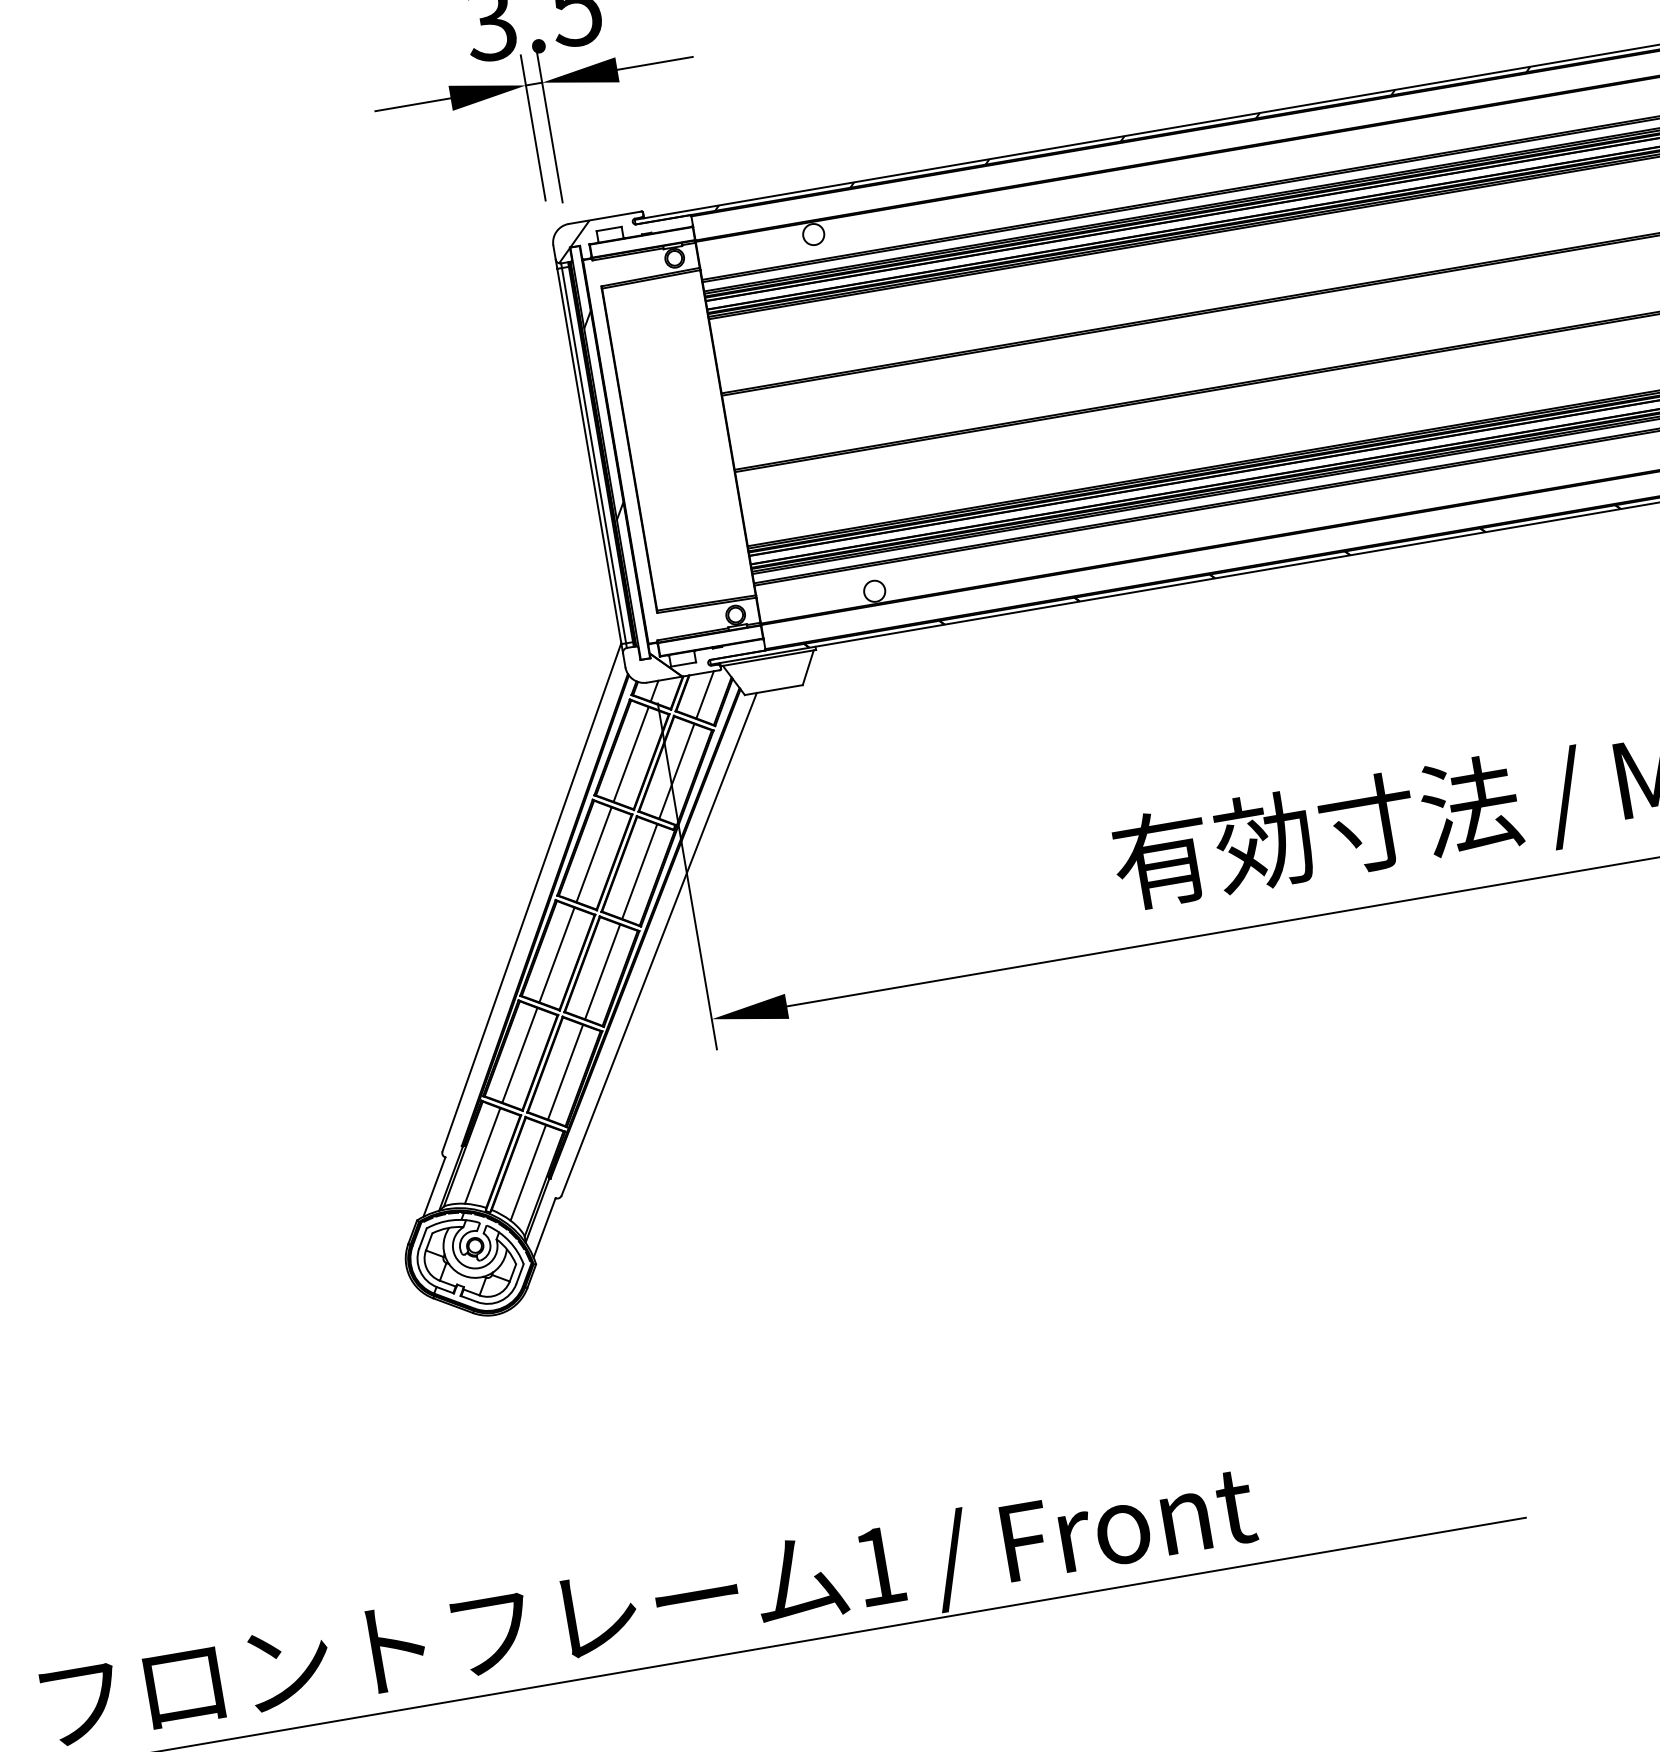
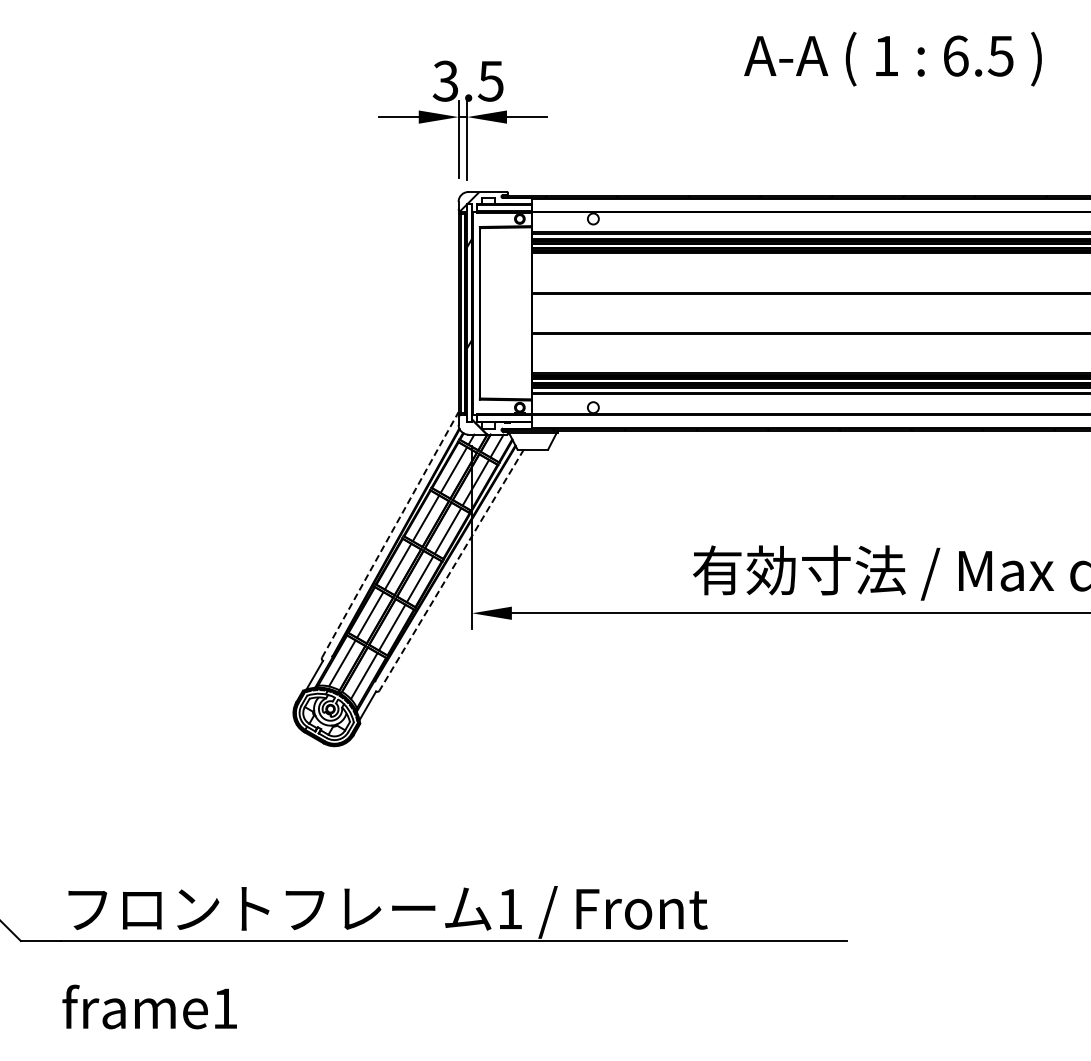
line: (532, 896) -> (390, 534), solid -> dashed
line: (659, 944) -> (451, 570), solid -> dashed

